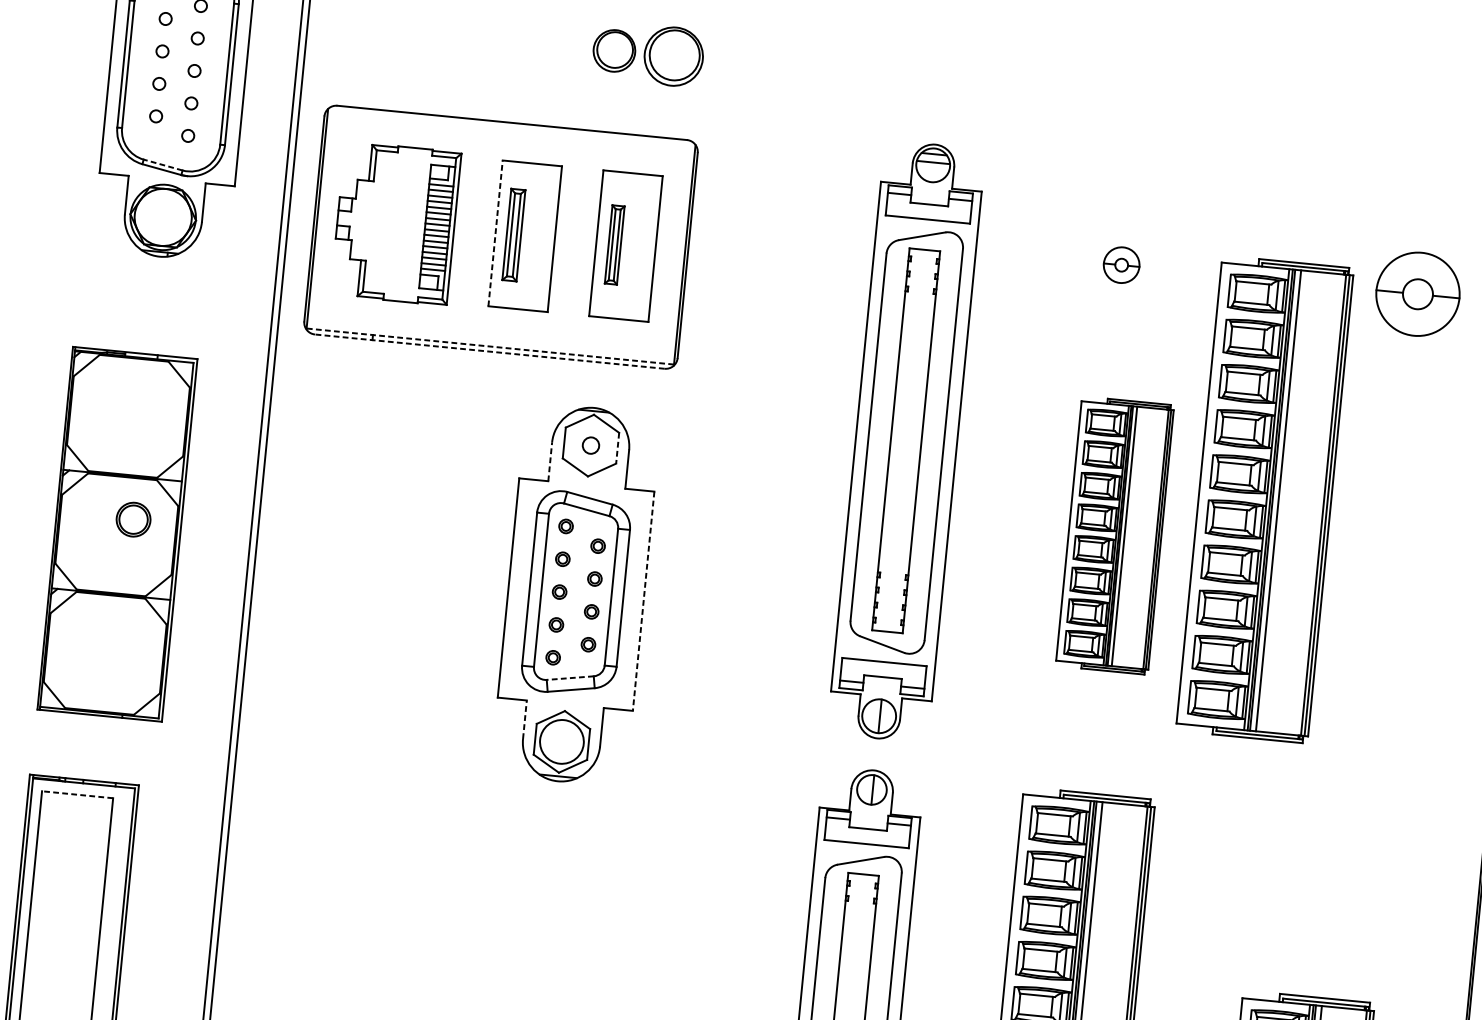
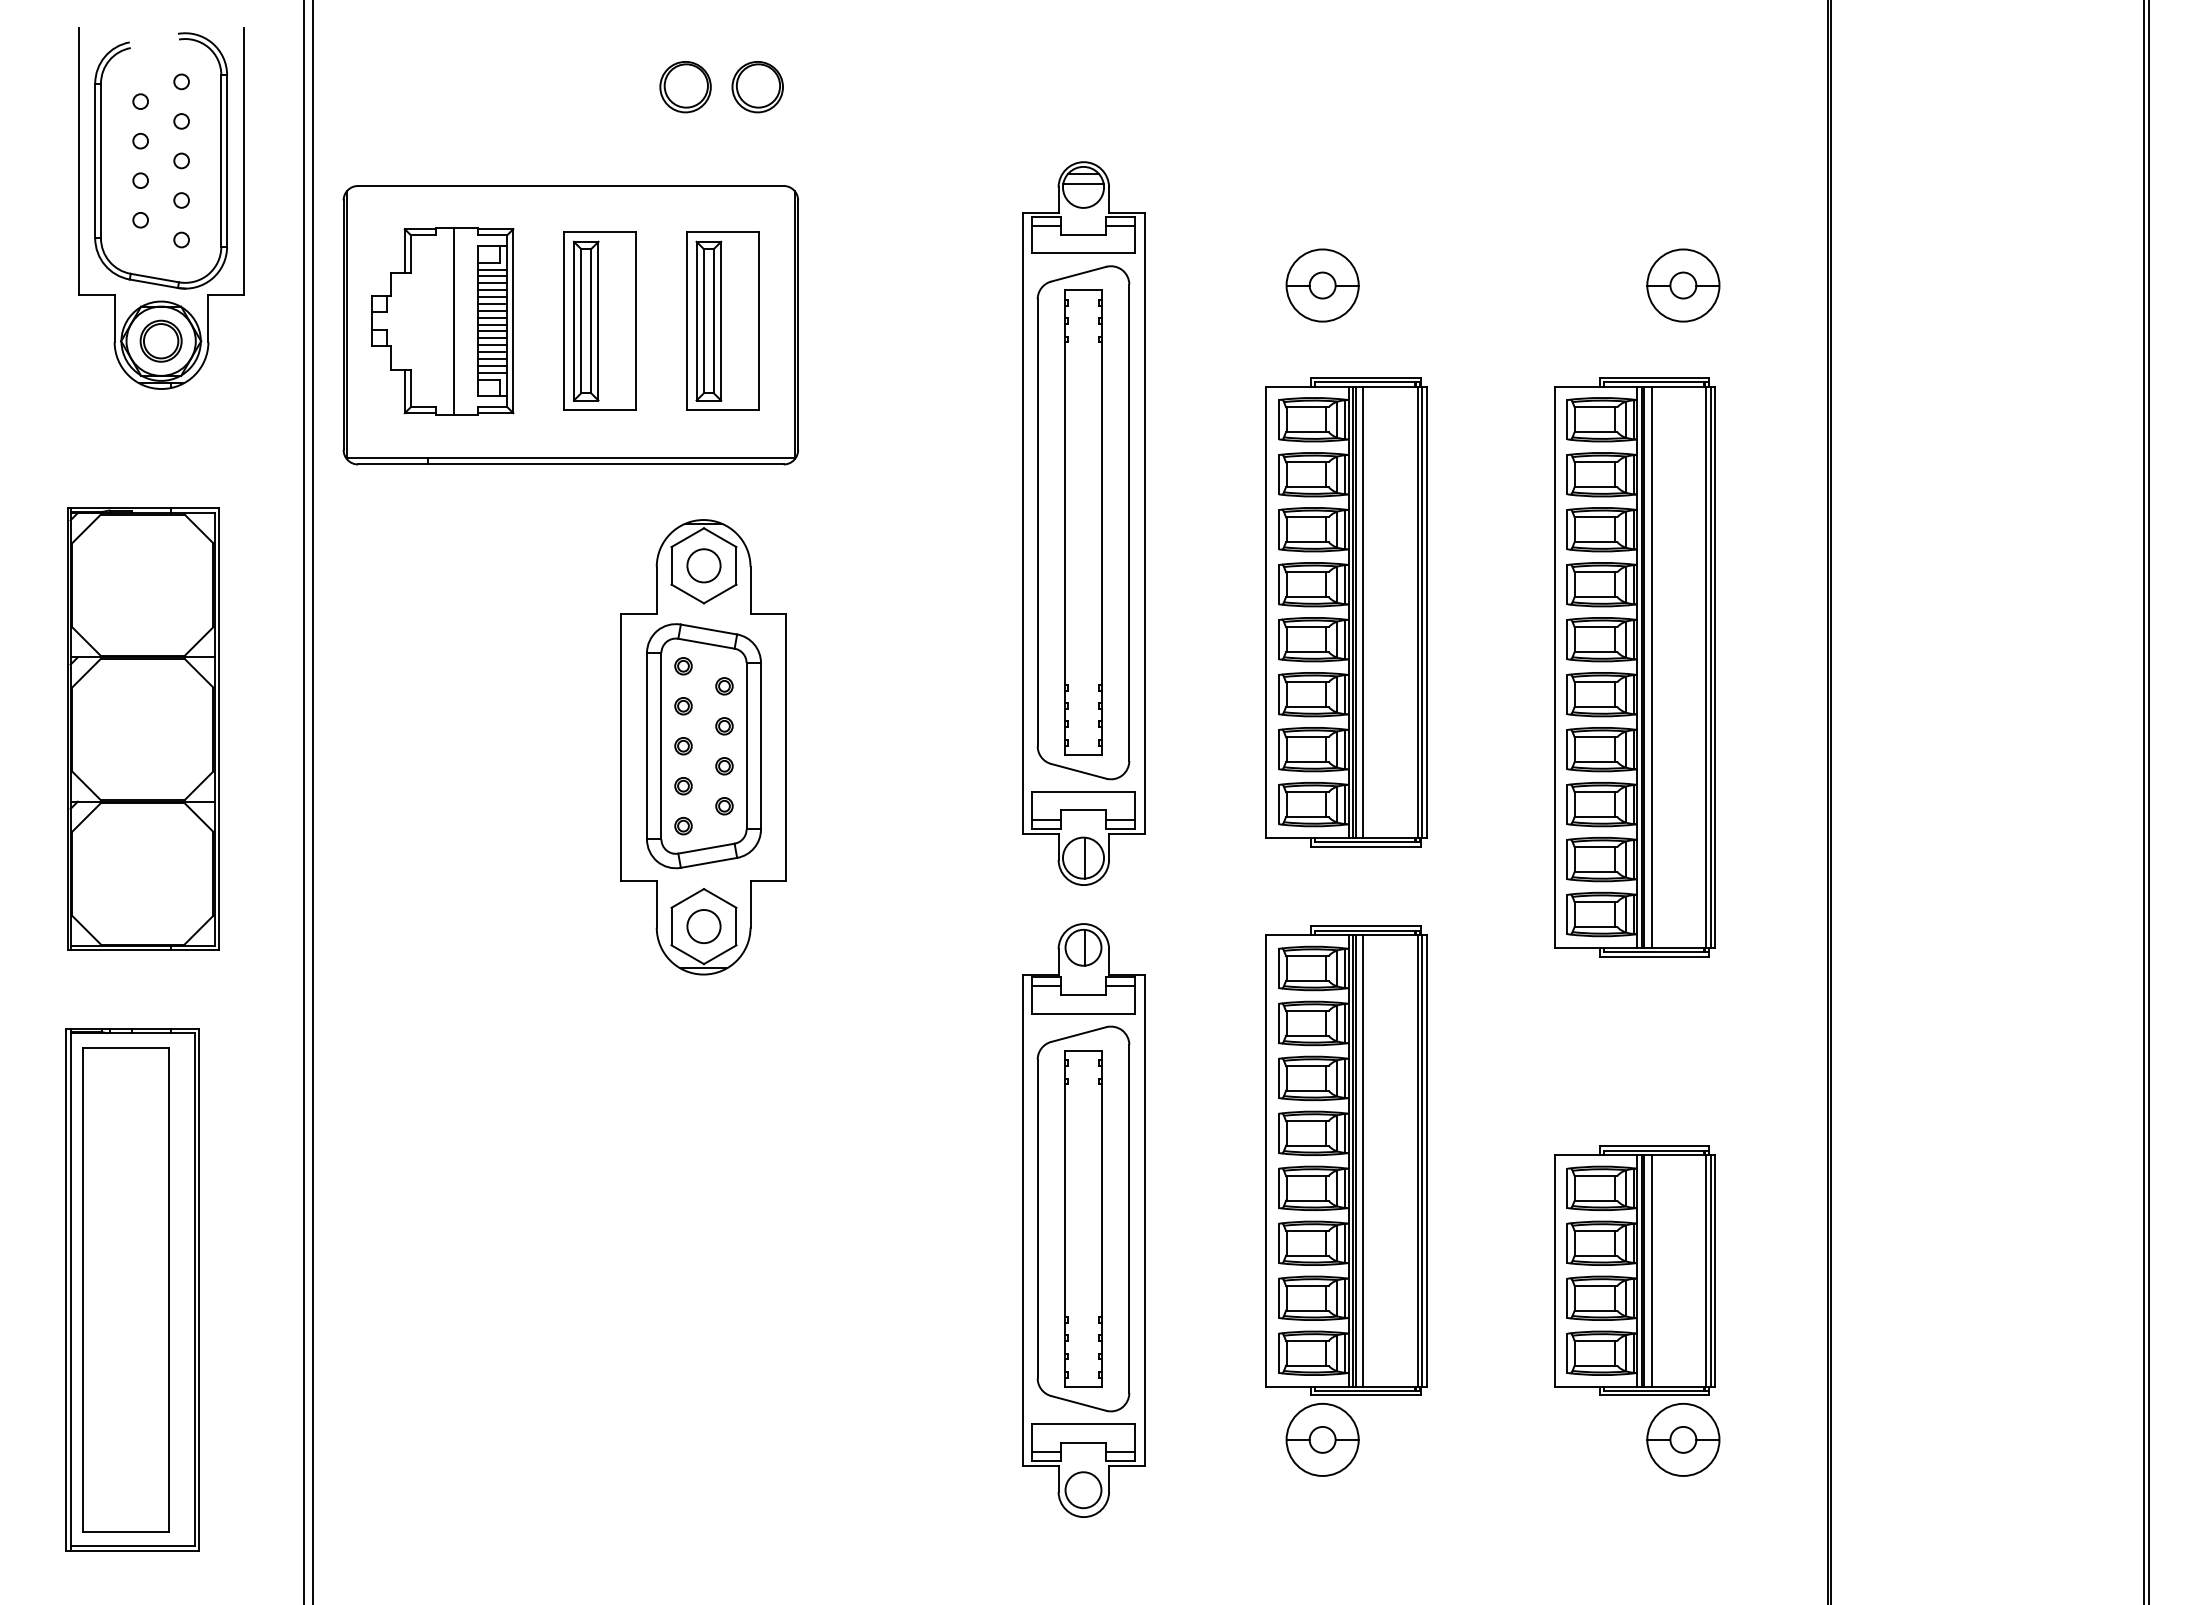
part: (673, 57) -> (757, 87), size x0.71
line: (162, 165) -> (154, 278), dashed -> solid
line: (405, 224) -> (454, 320), added
line: (495, 233) -> (563, 321), dashed -> solid
part: (513, 234) -> (585, 320), size x1.43
part: (614, 244) -> (708, 320), size x1.67
part: (1121, 265) -> (1322, 285), size x1.67
part: (1418, 294) -> (1683, 285), size x0.71
line: (489, 346) -> (570, 458), dashed -> solid
line: (489, 351) -> (570, 464), dashed -> solid
circle: (590, 445) -> (703, 565), size x1.67
line: (617, 447) -> (736, 565), dashed -> solid
line: (550, 461) -> (656, 589), dashed -> solid
part: (1264, 499) -> (1634, 667), moved
part: (133, 519) -> (160, 340), moved
part: (1114, 535) -> (1346, 612), size x1.43
line: (643, 601) -> (785, 747), dashed -> solid
line: (570, 677) -> (706, 848), dashed -> solid
line: (524, 719) -> (656, 903), dashed -> solid
circle: (561, 741) -> (703, 926), size x0.62
line: (77, 794) -> (125, 1047), dashed -> solid

